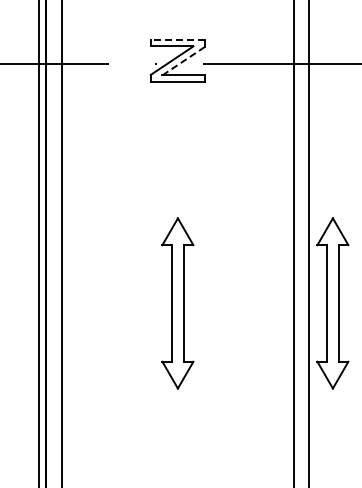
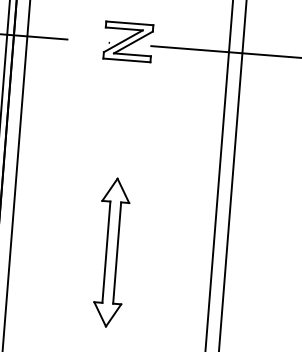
line: (177, 39) -> (129, 23), dashed -> solid
line: (183, 61) -> (133, 42), dashed -> solid
part: (332, 303) -> (246, 263), removed

